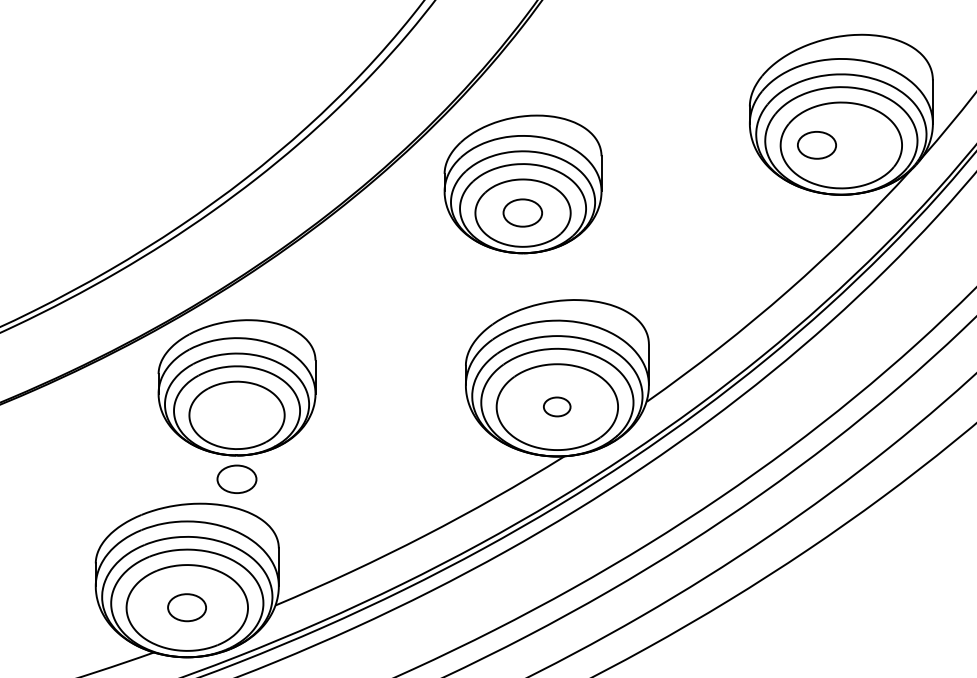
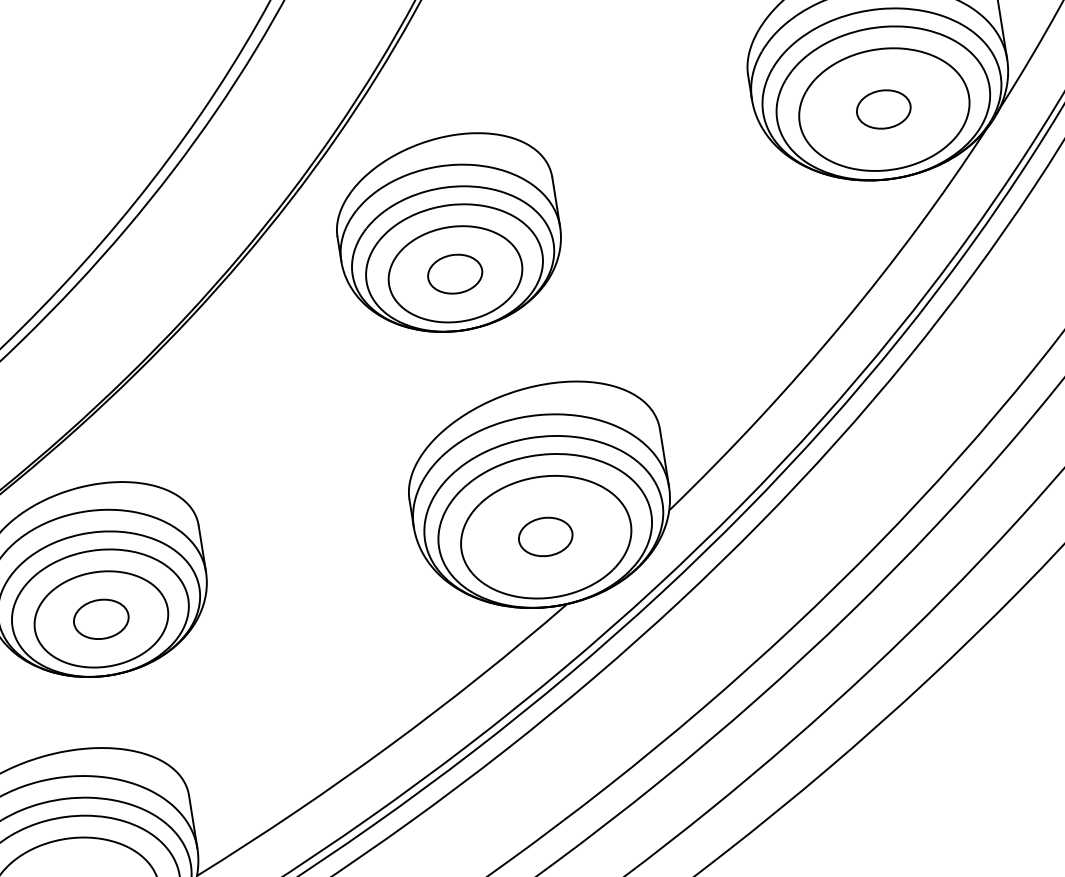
part: (816, 145) -> (883, 109), moved
part: (557, 406) -> (546, 536), size x1.43
part: (236, 478) -> (100, 618), moved

